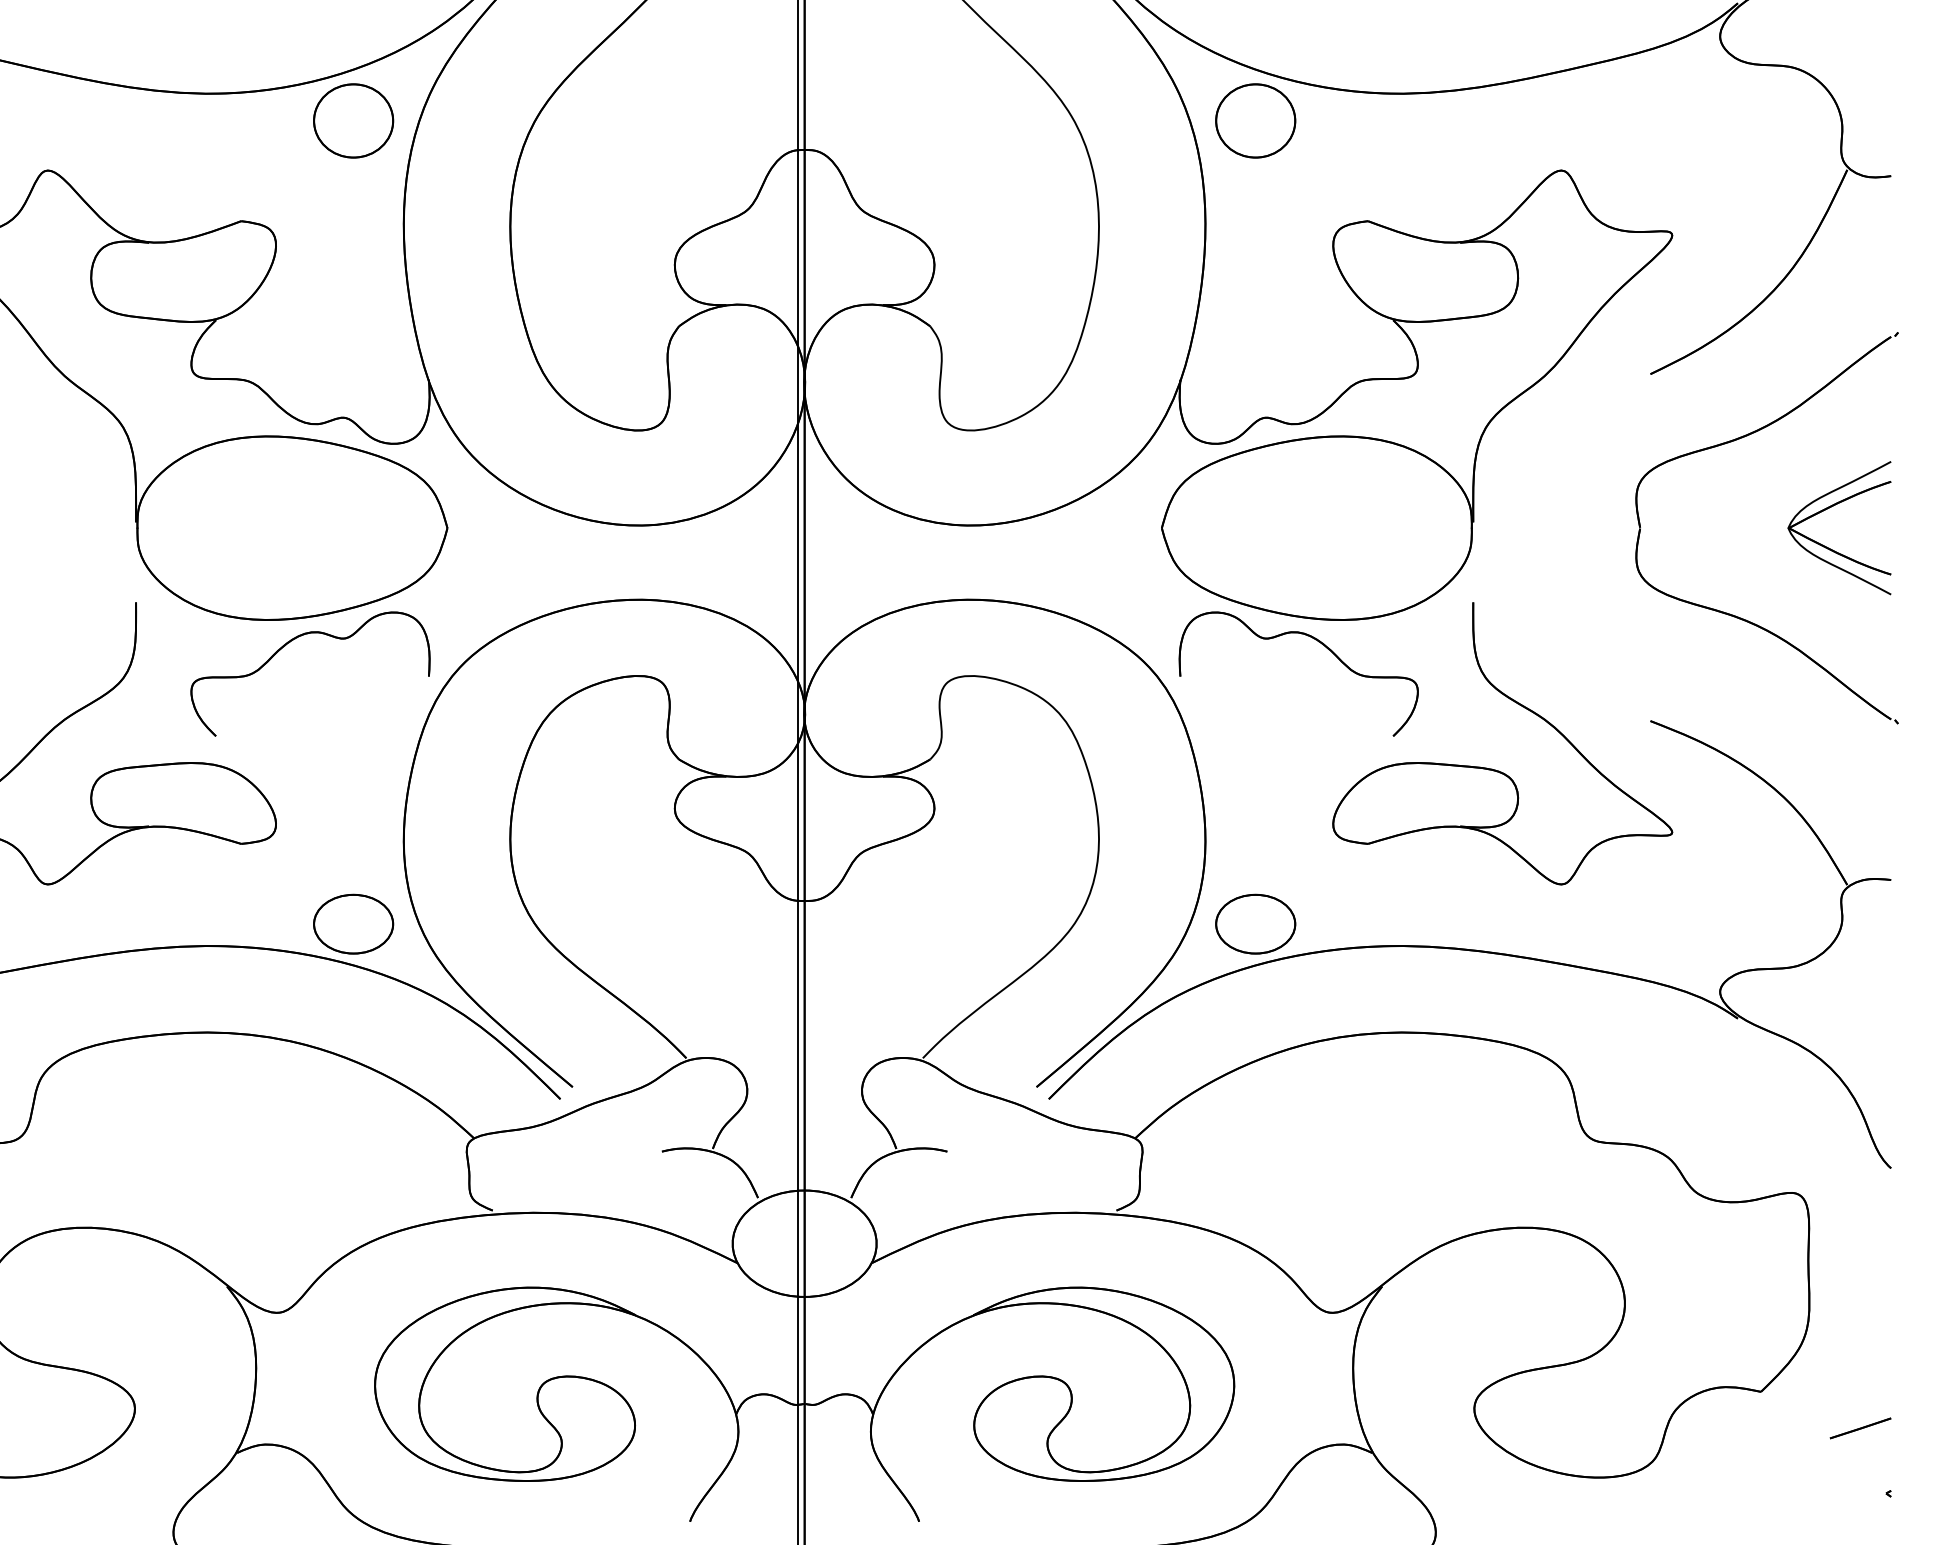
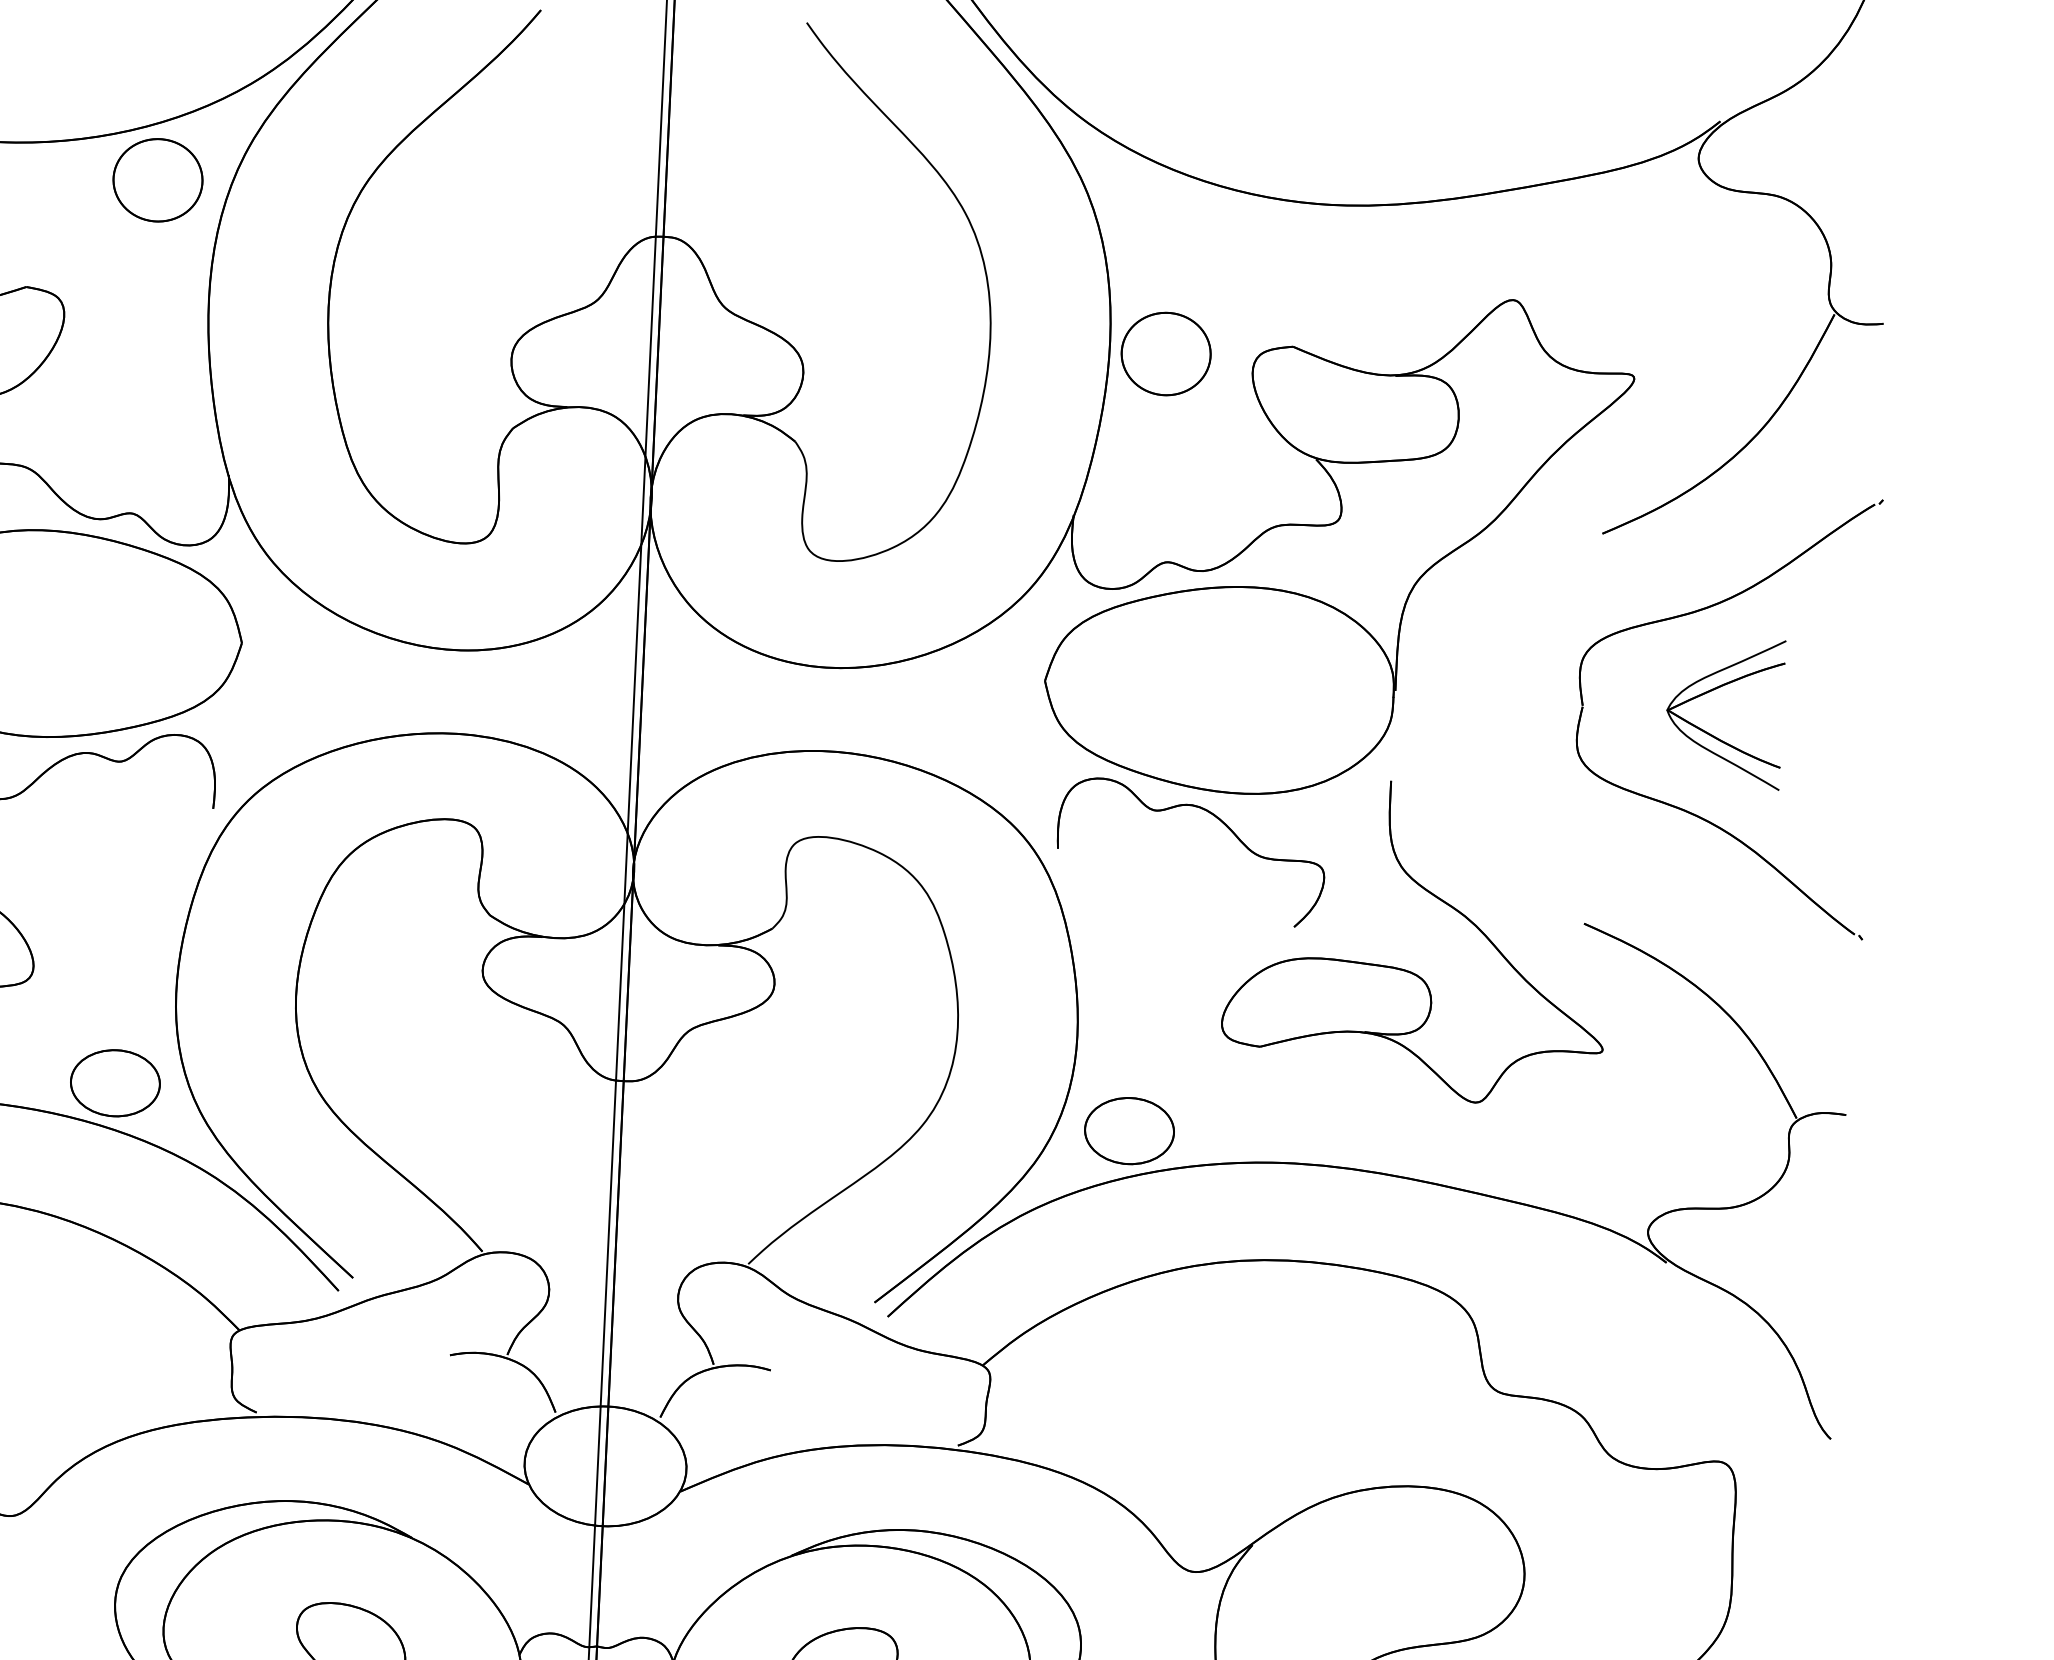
part: (1255, 120) -> (1165, 353), moved
part: (1830, 548) -> (1713, 735), moved

